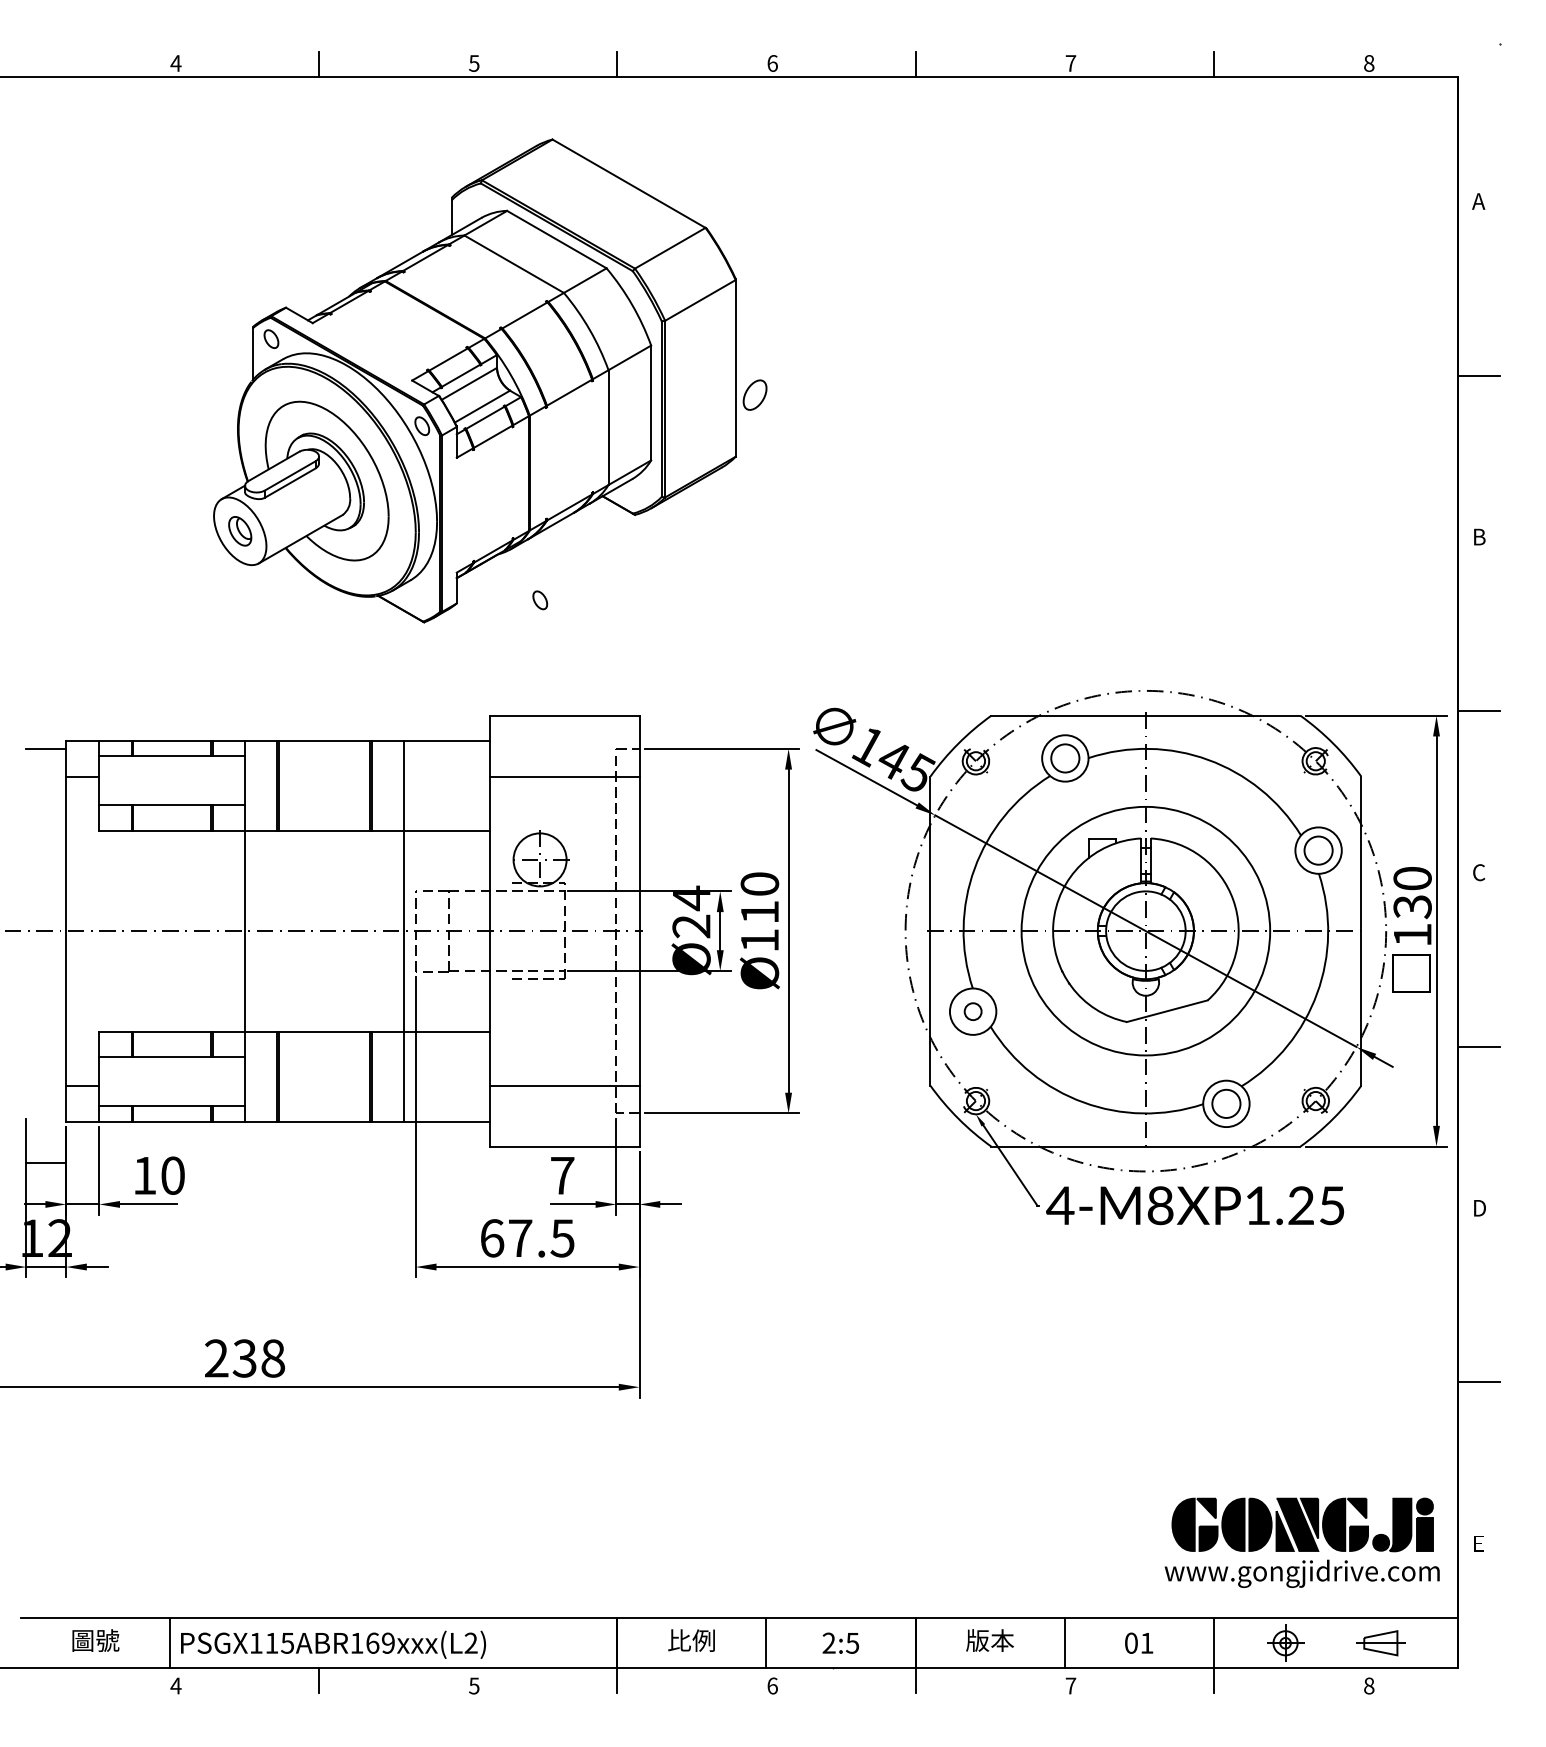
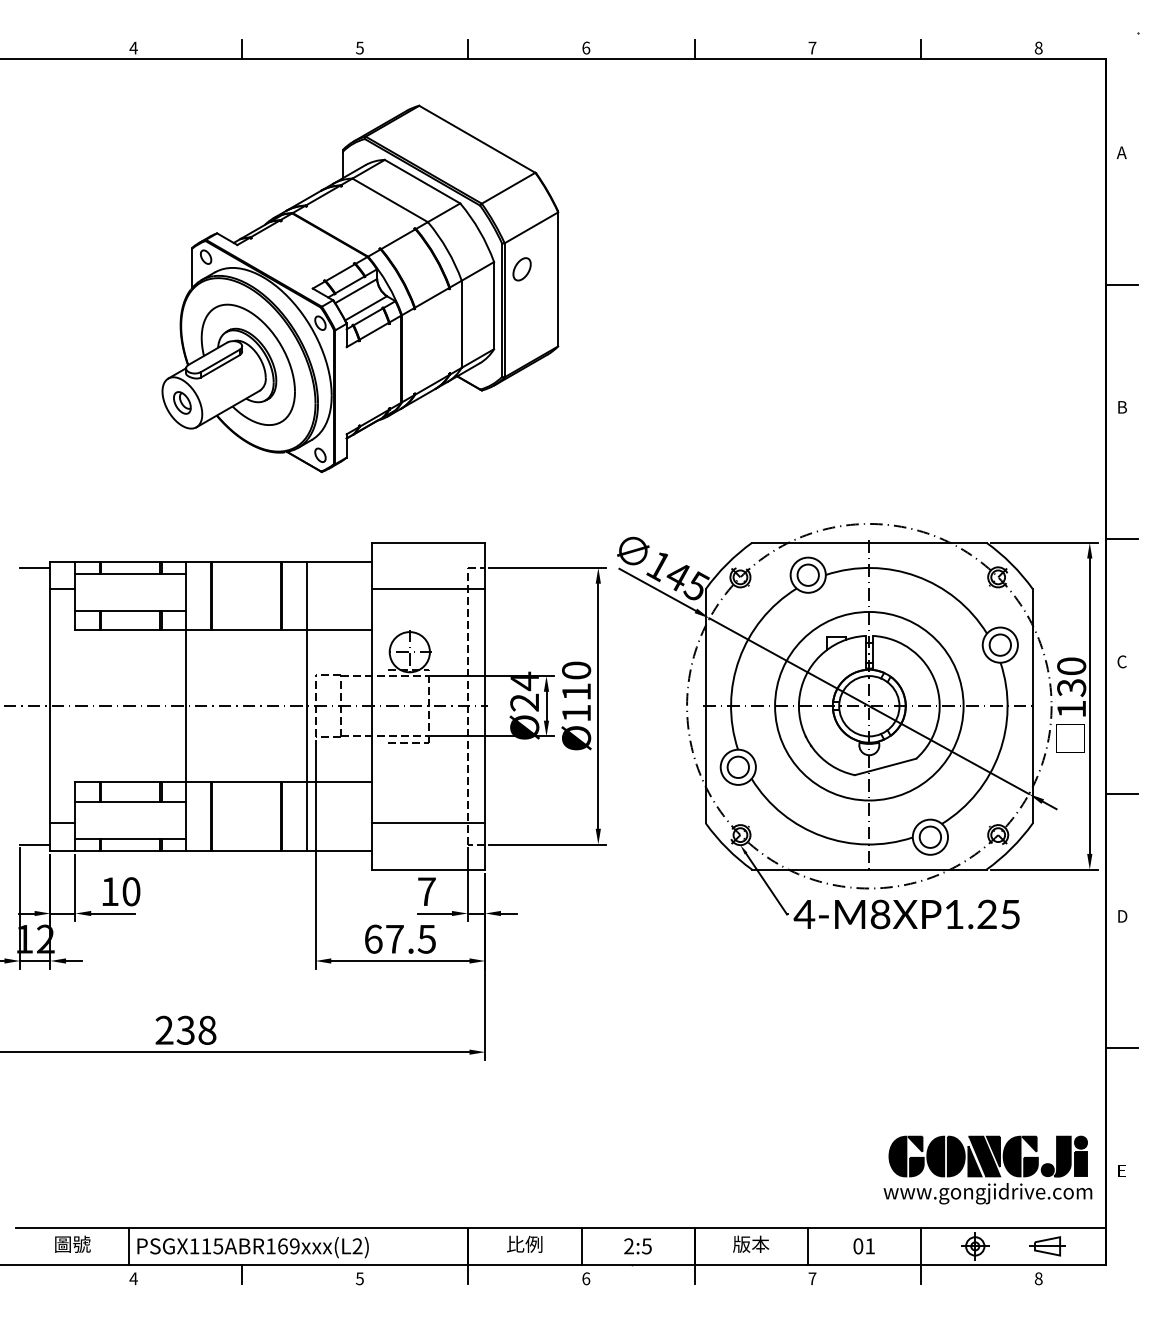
part: (754, 394) -> (521, 268), moved
part: (540, 600) -> (320, 455), moved
circle: (973, 1011) -> (738, 767), size x1.67
line: (46, 1163) -> (35, 844), moved

